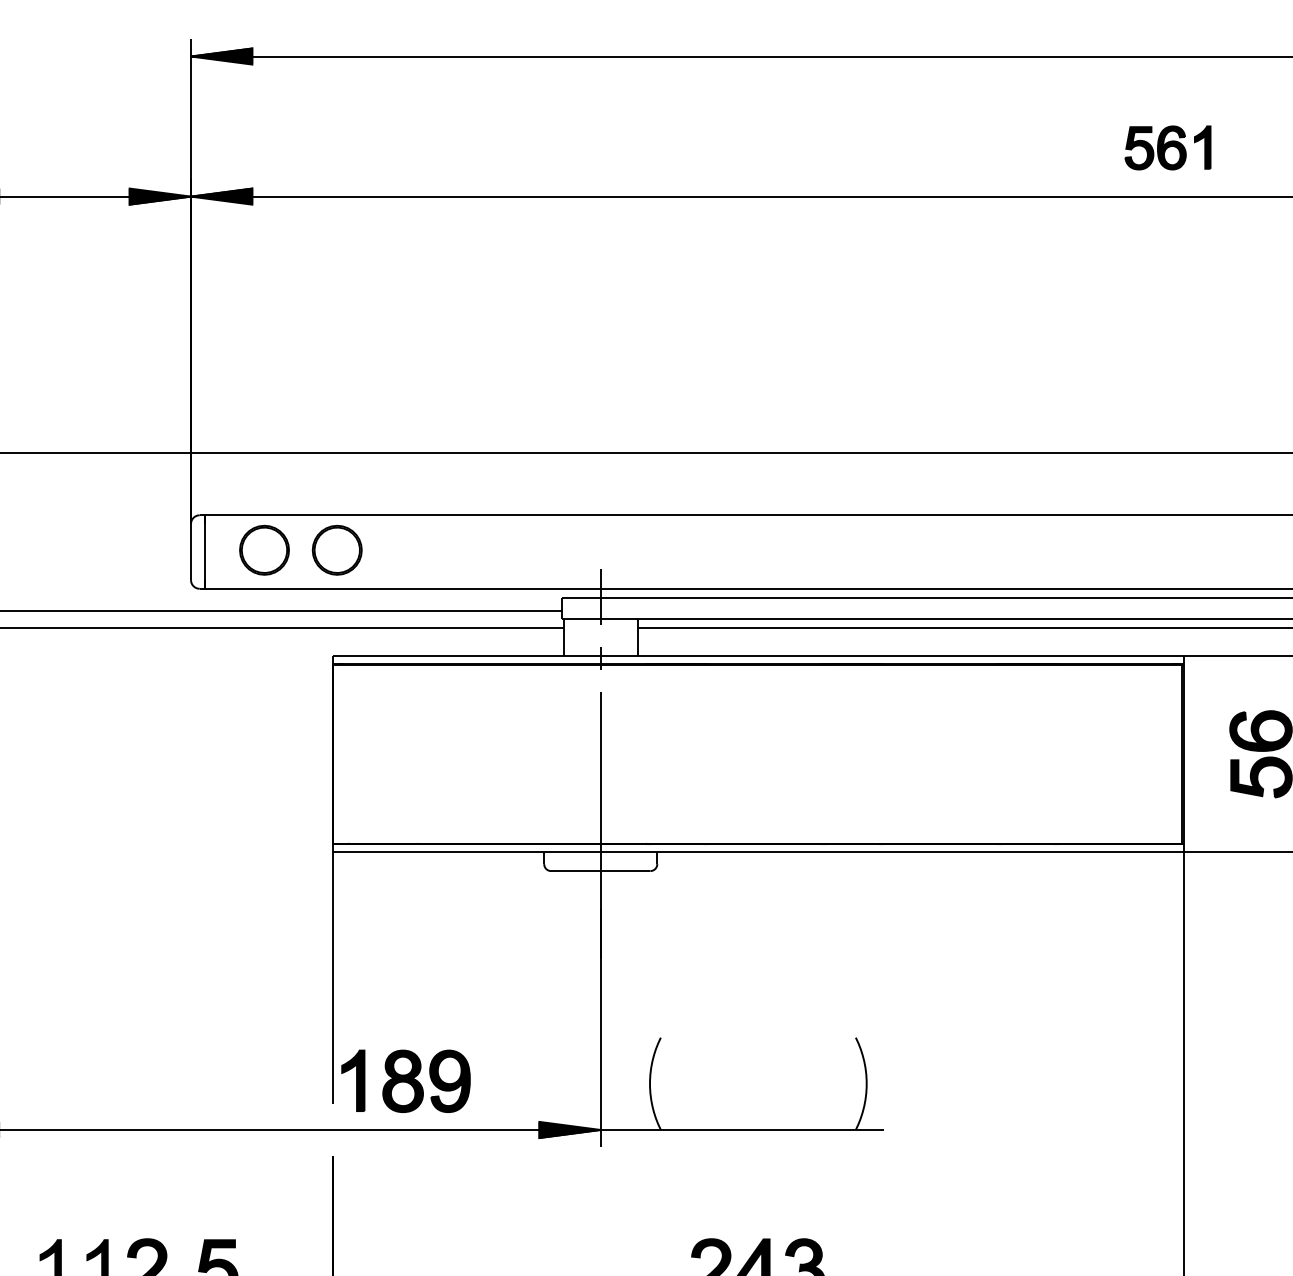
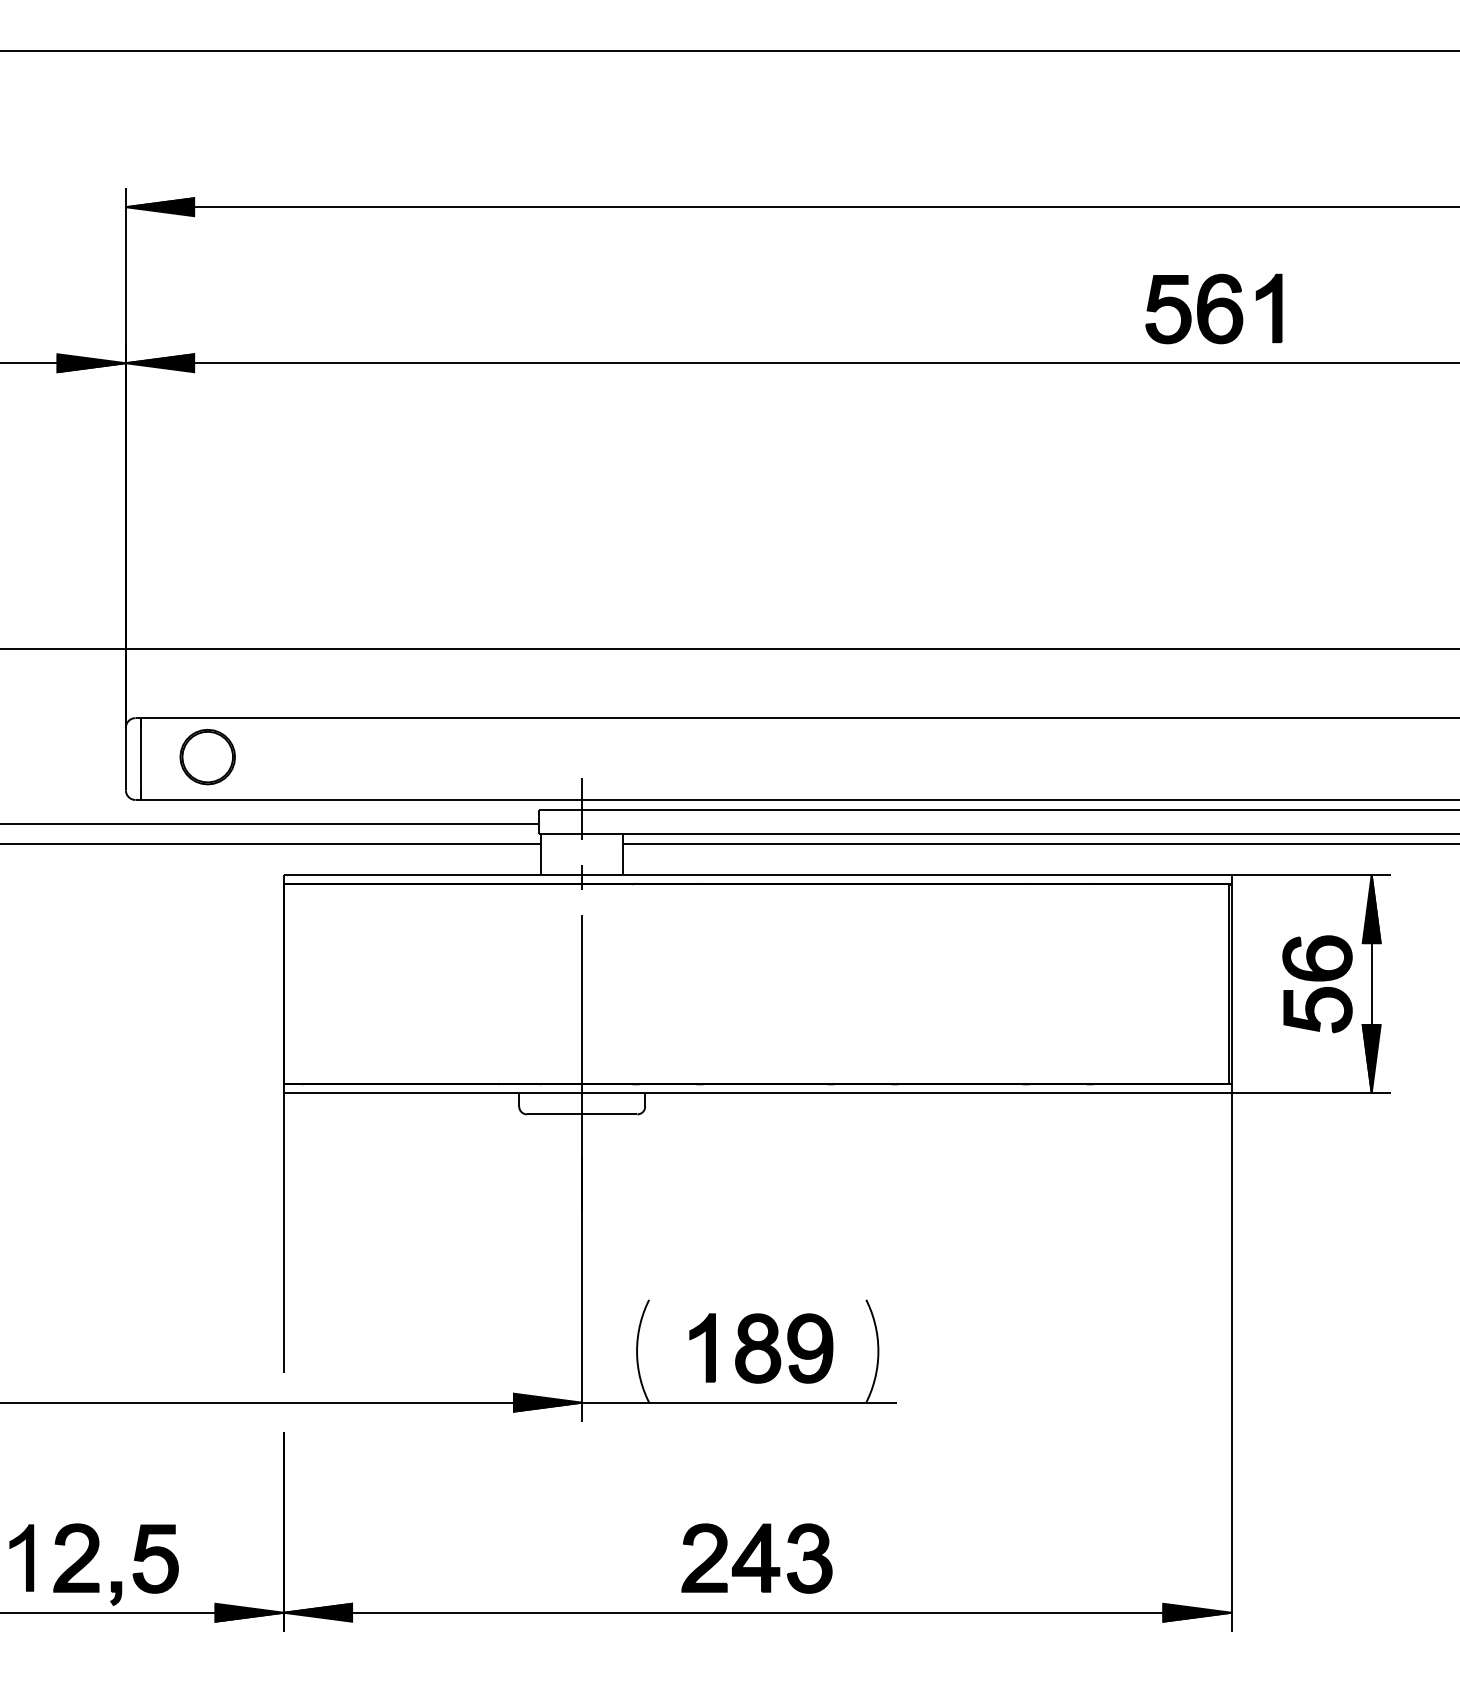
part: (1167, 147) -> (1213, 308), size x1.43
part: (337, 549) -> (288, 756), removed
part: (406, 1081) -> (761, 1348), moved

